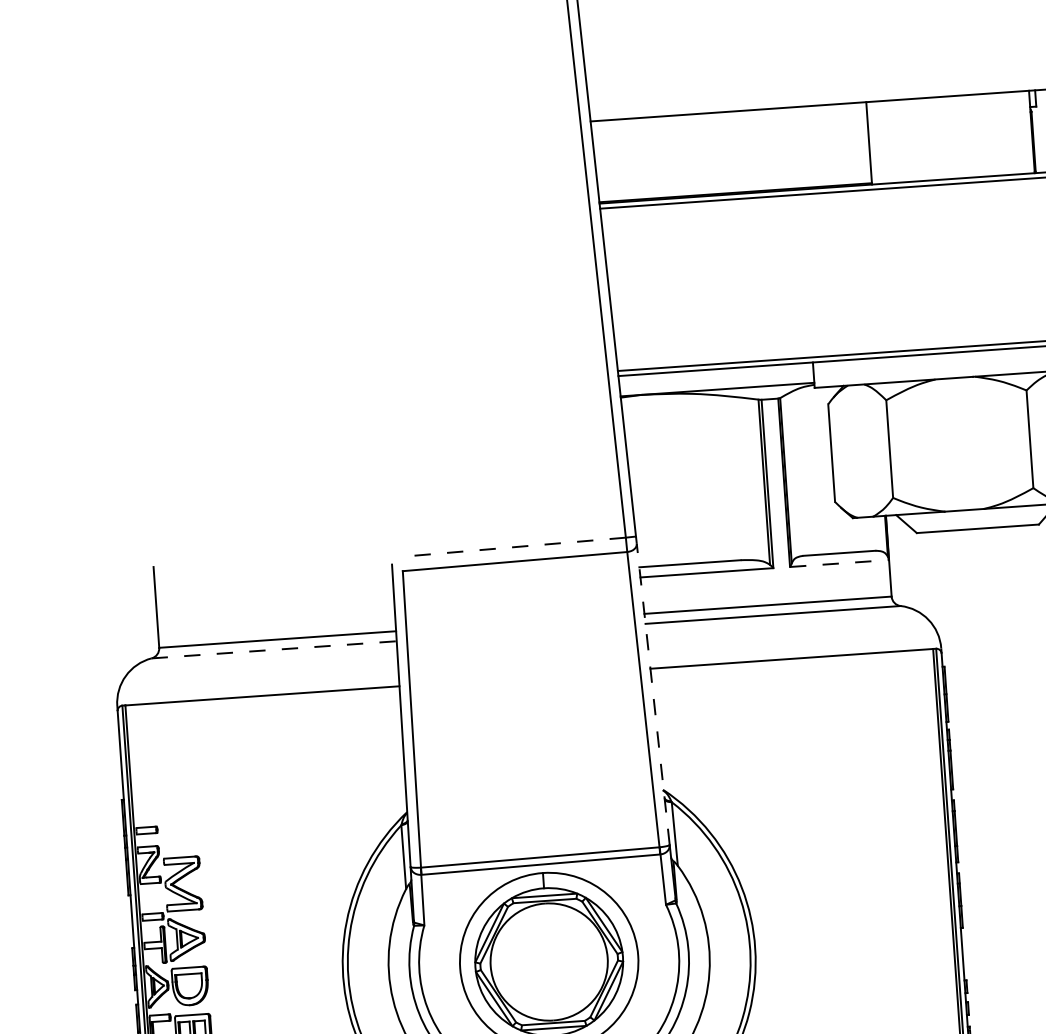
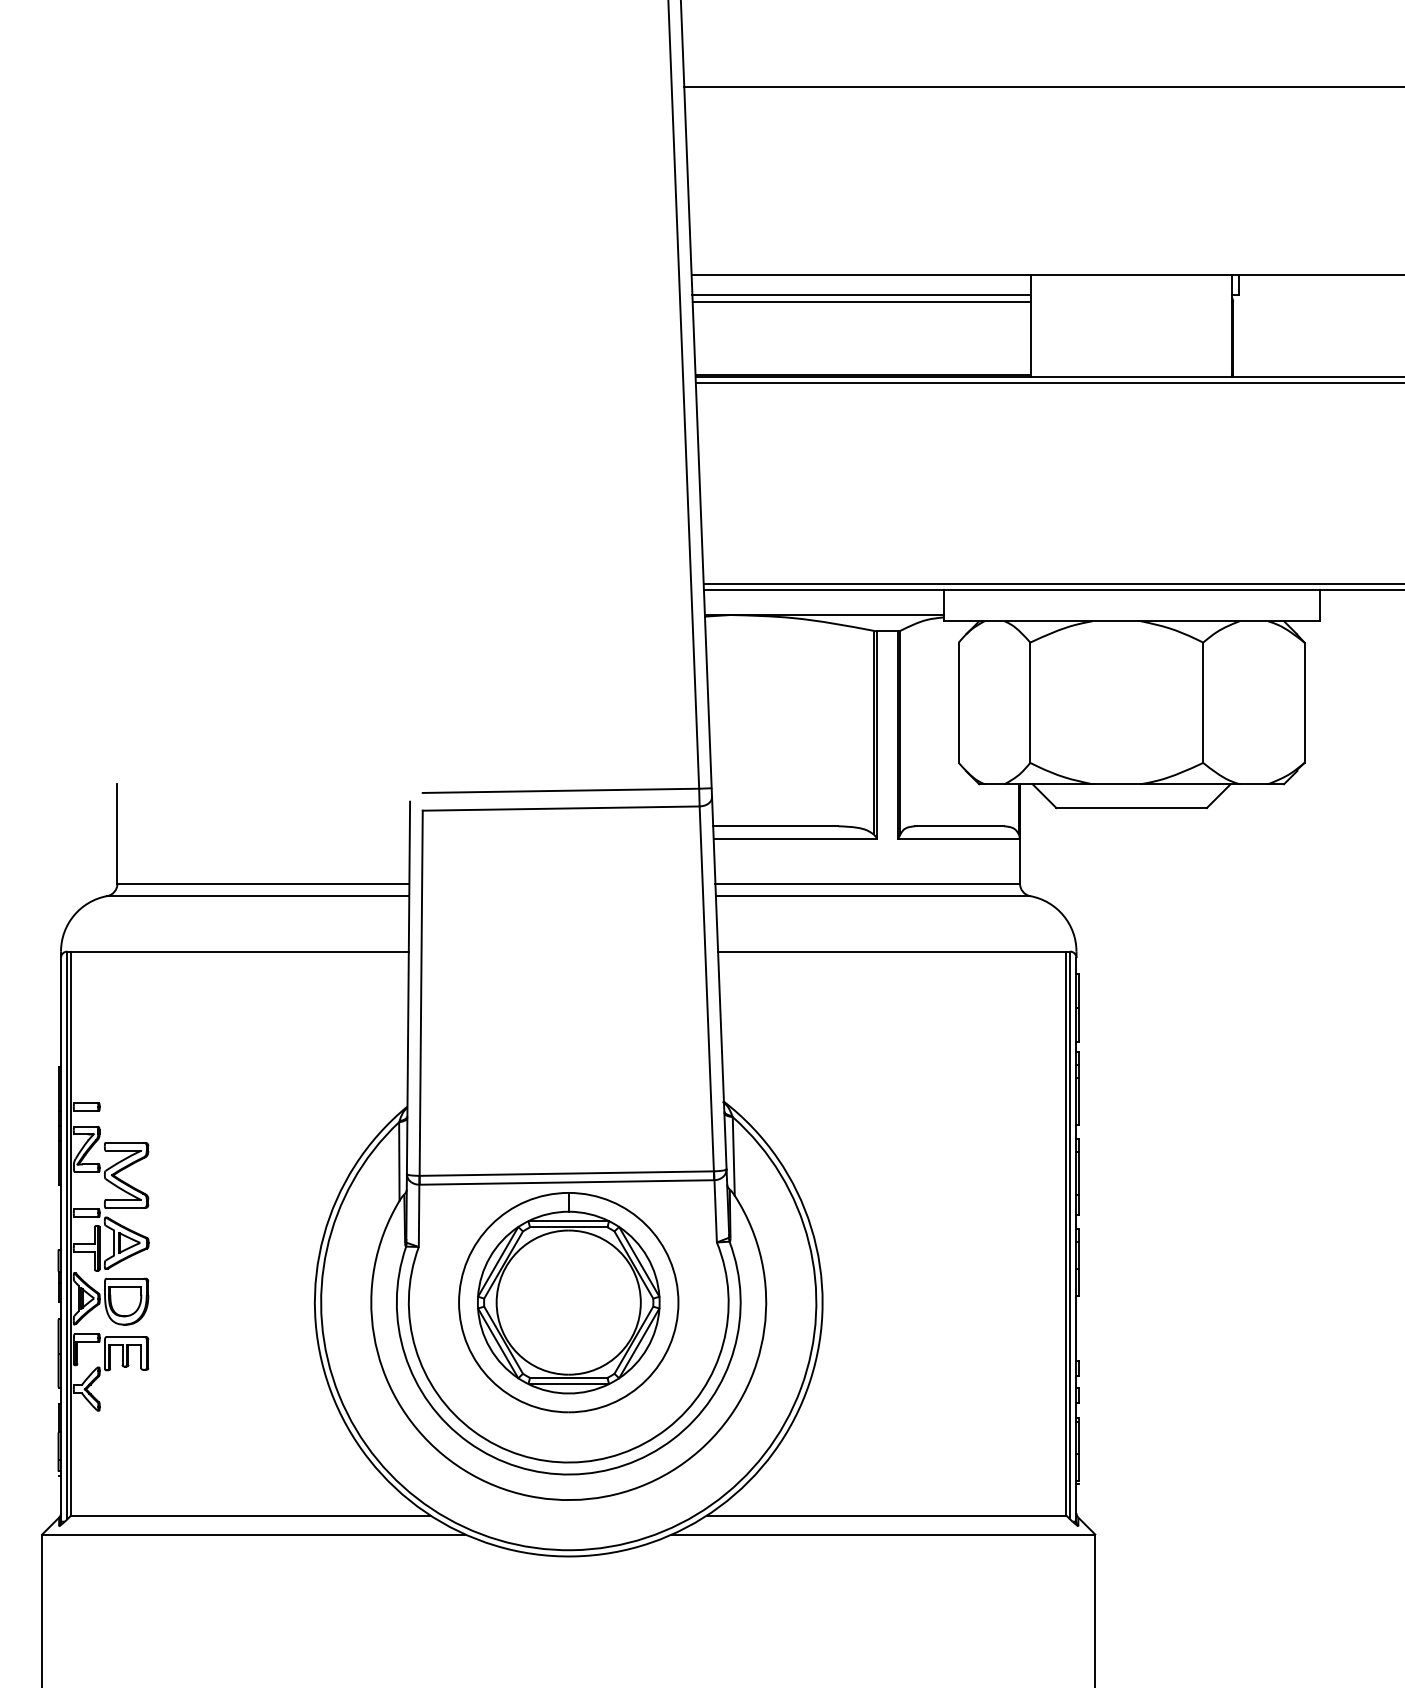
line: (729, 128) -> (861, 295), added
line: (729, 133) -> (861, 301), added
line: (513, 546) -> (560, 790), dashed -> solid
line: (839, 563) -> (958, 838), dashed -> solid
line: (274, 650) -> (258, 896), dashed -> solid
line: (653, 693) -> (719, 982), dashed -> solid

